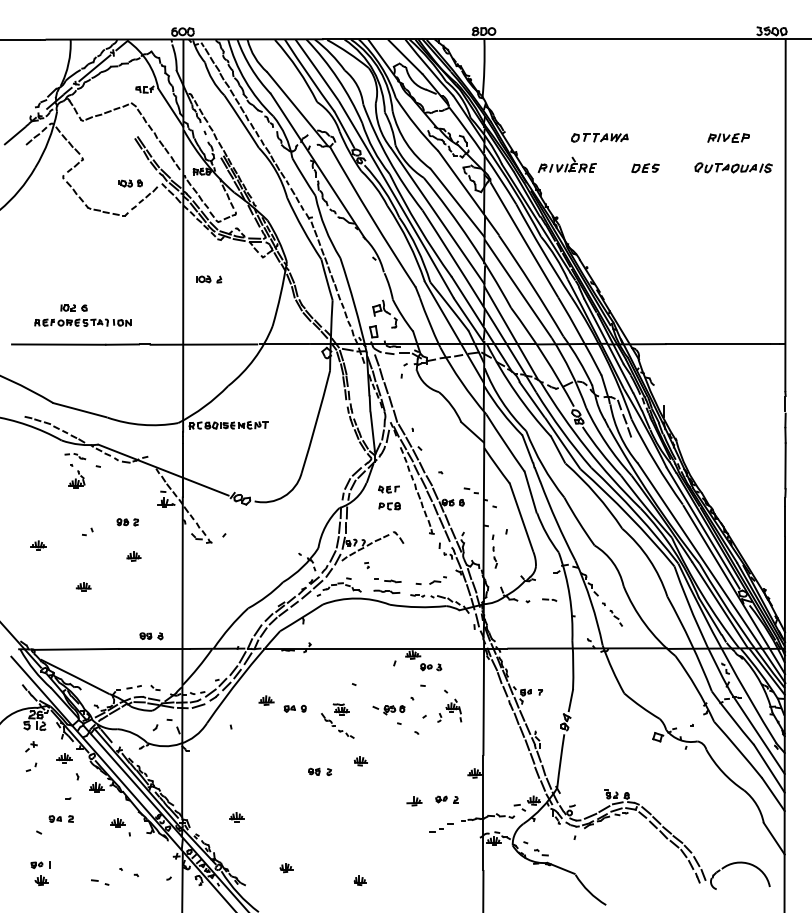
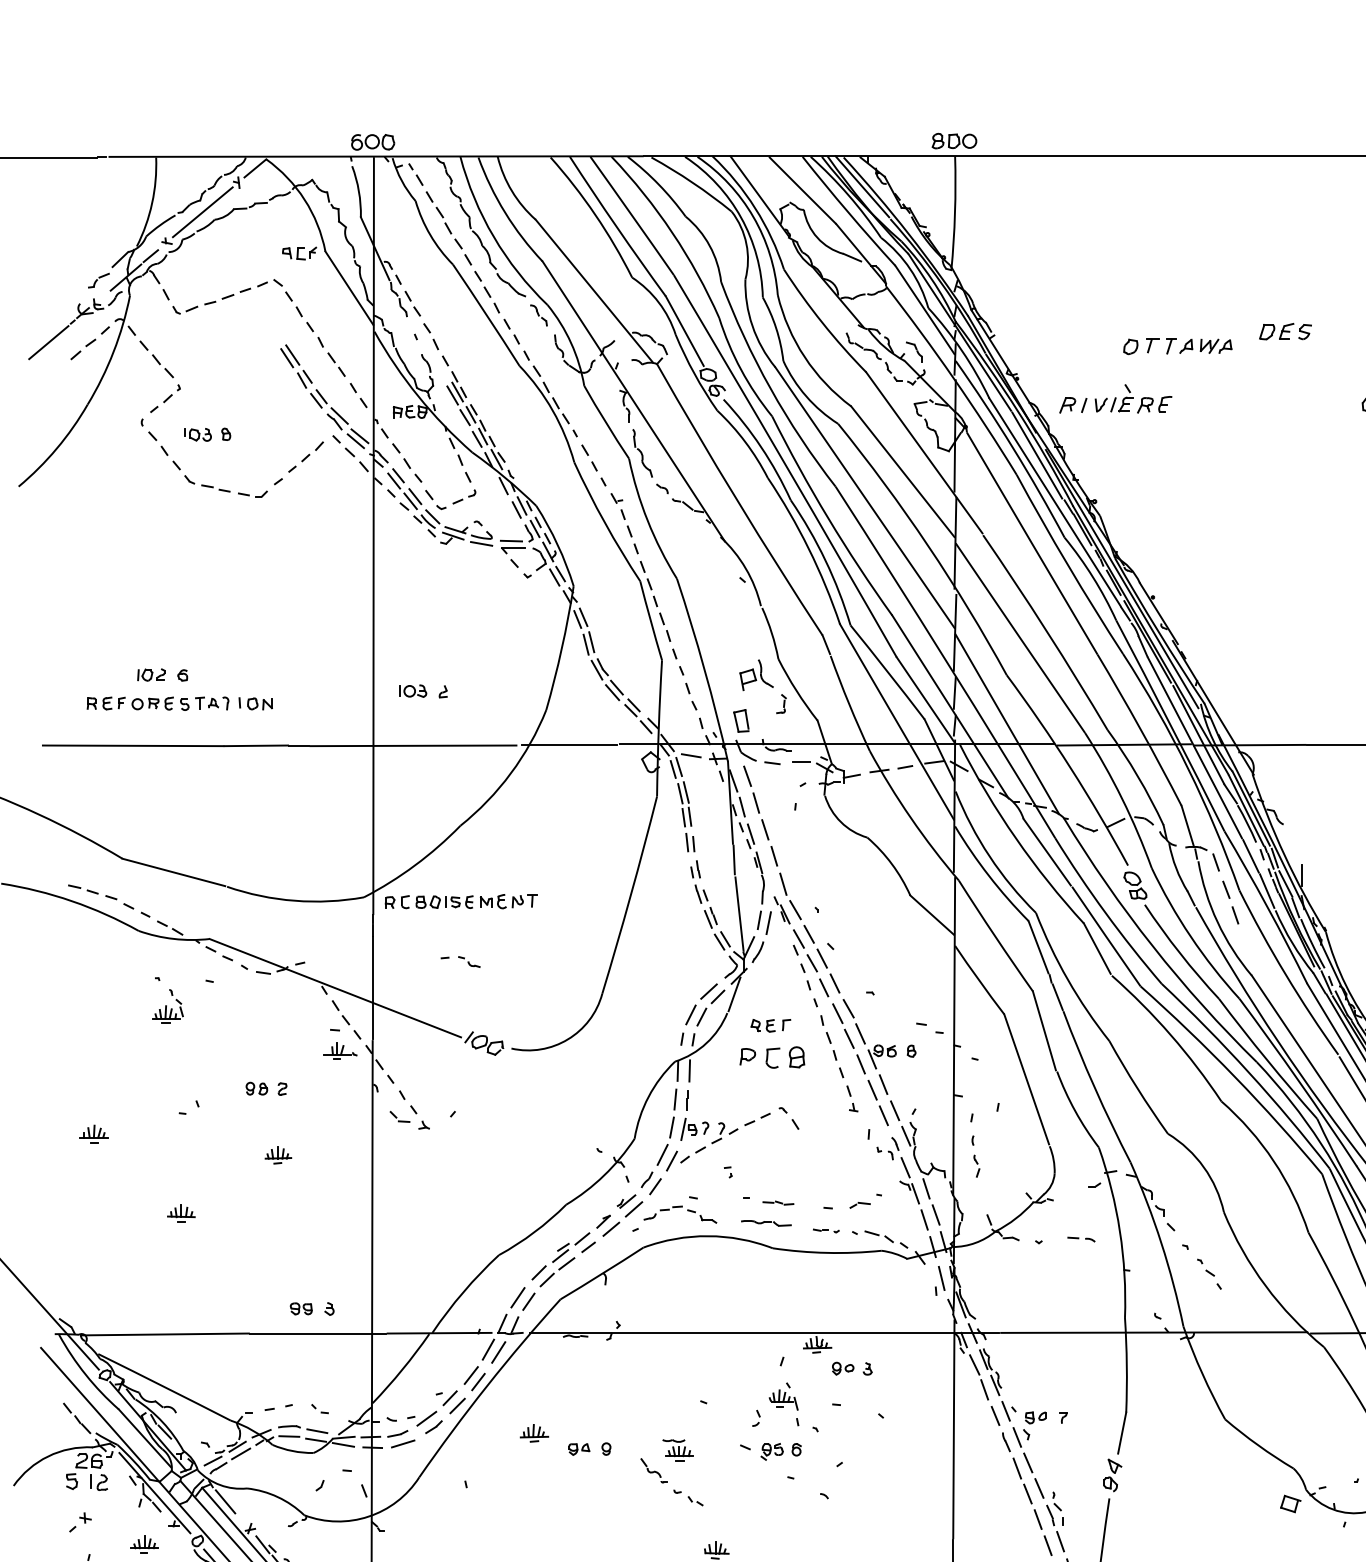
part: (645, 168) -> (1285, 332), moved
part: (130, 183) -> (207, 434), moved
part: (209, 279) -> (424, 691), moved
part: (75, 456) -> (460, 961), moved
part: (389, 506) -> (771, 1058), size x1.6
part: (449, 710) -> (775, 1404), moved

